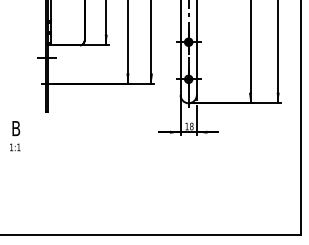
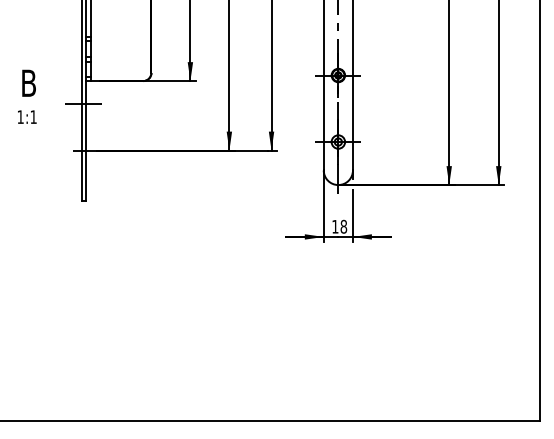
text: (15, 136) -> (27, 97), moved

